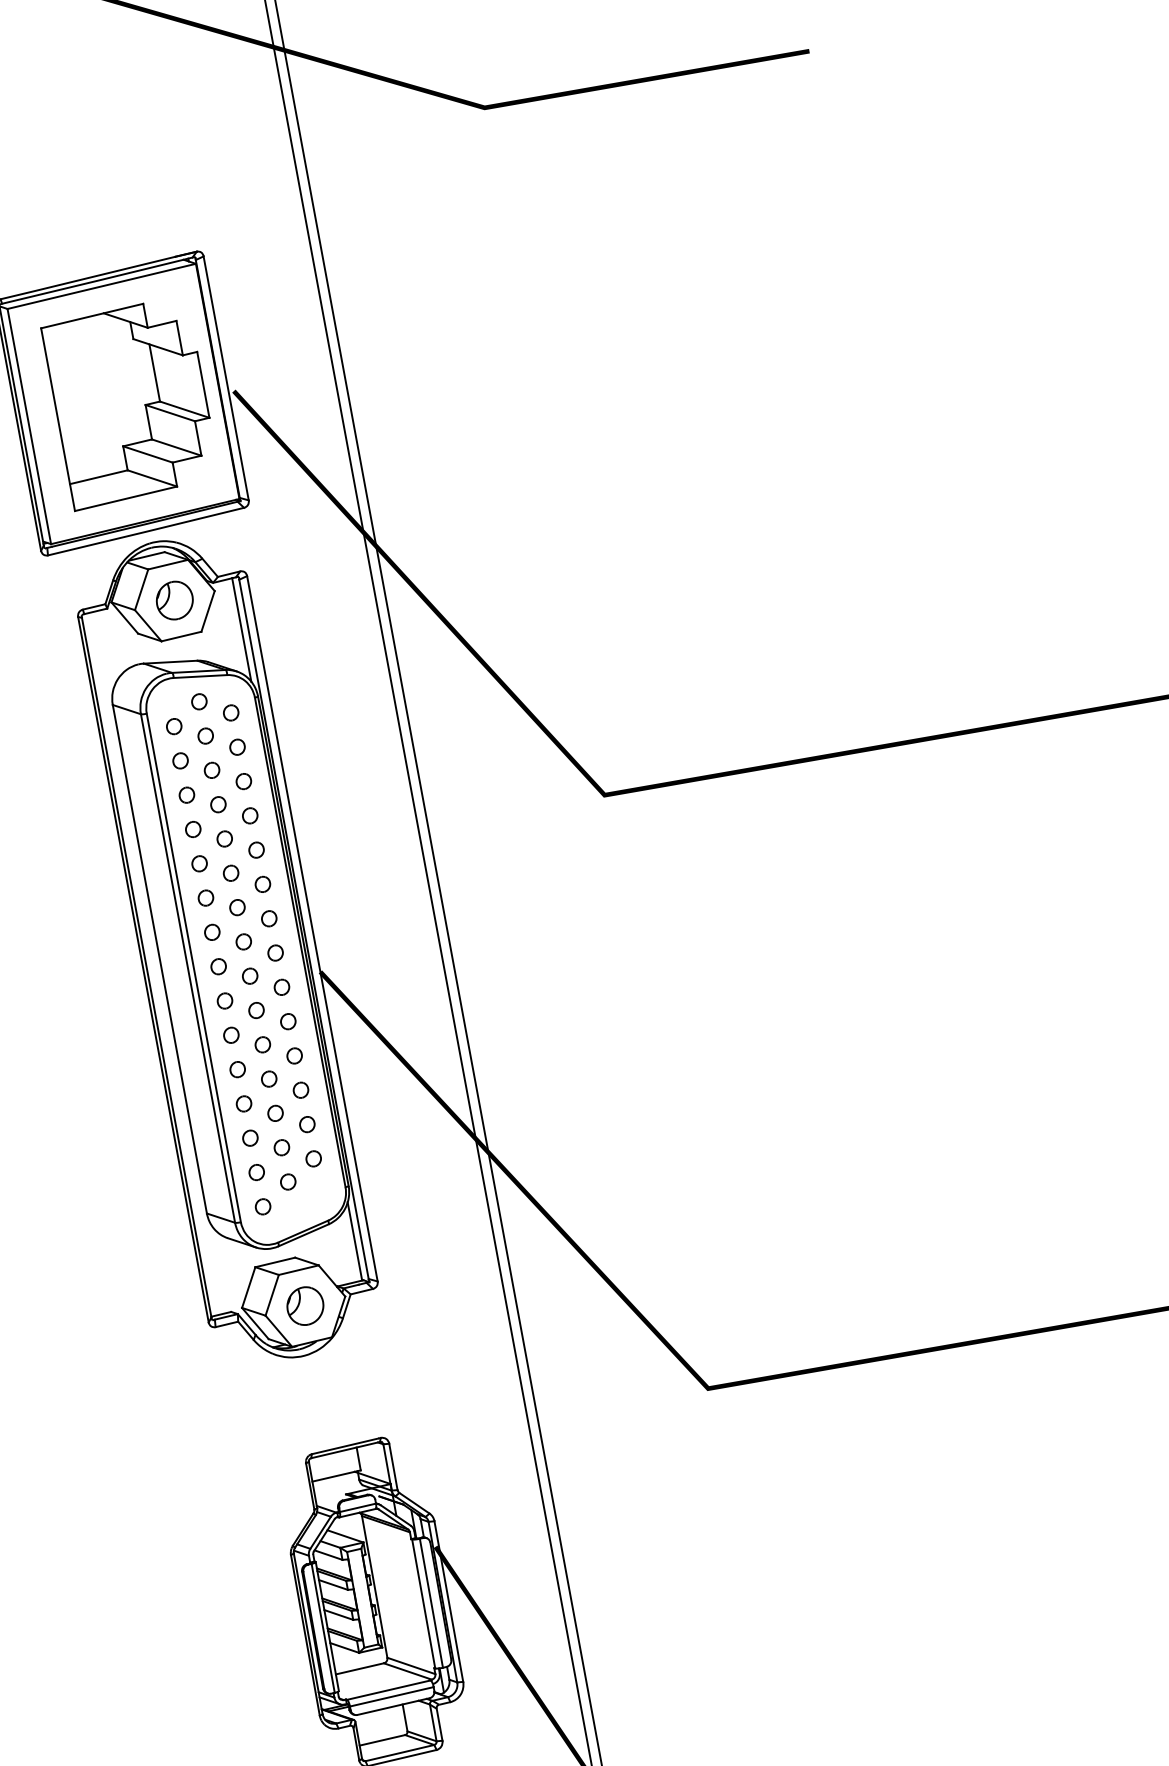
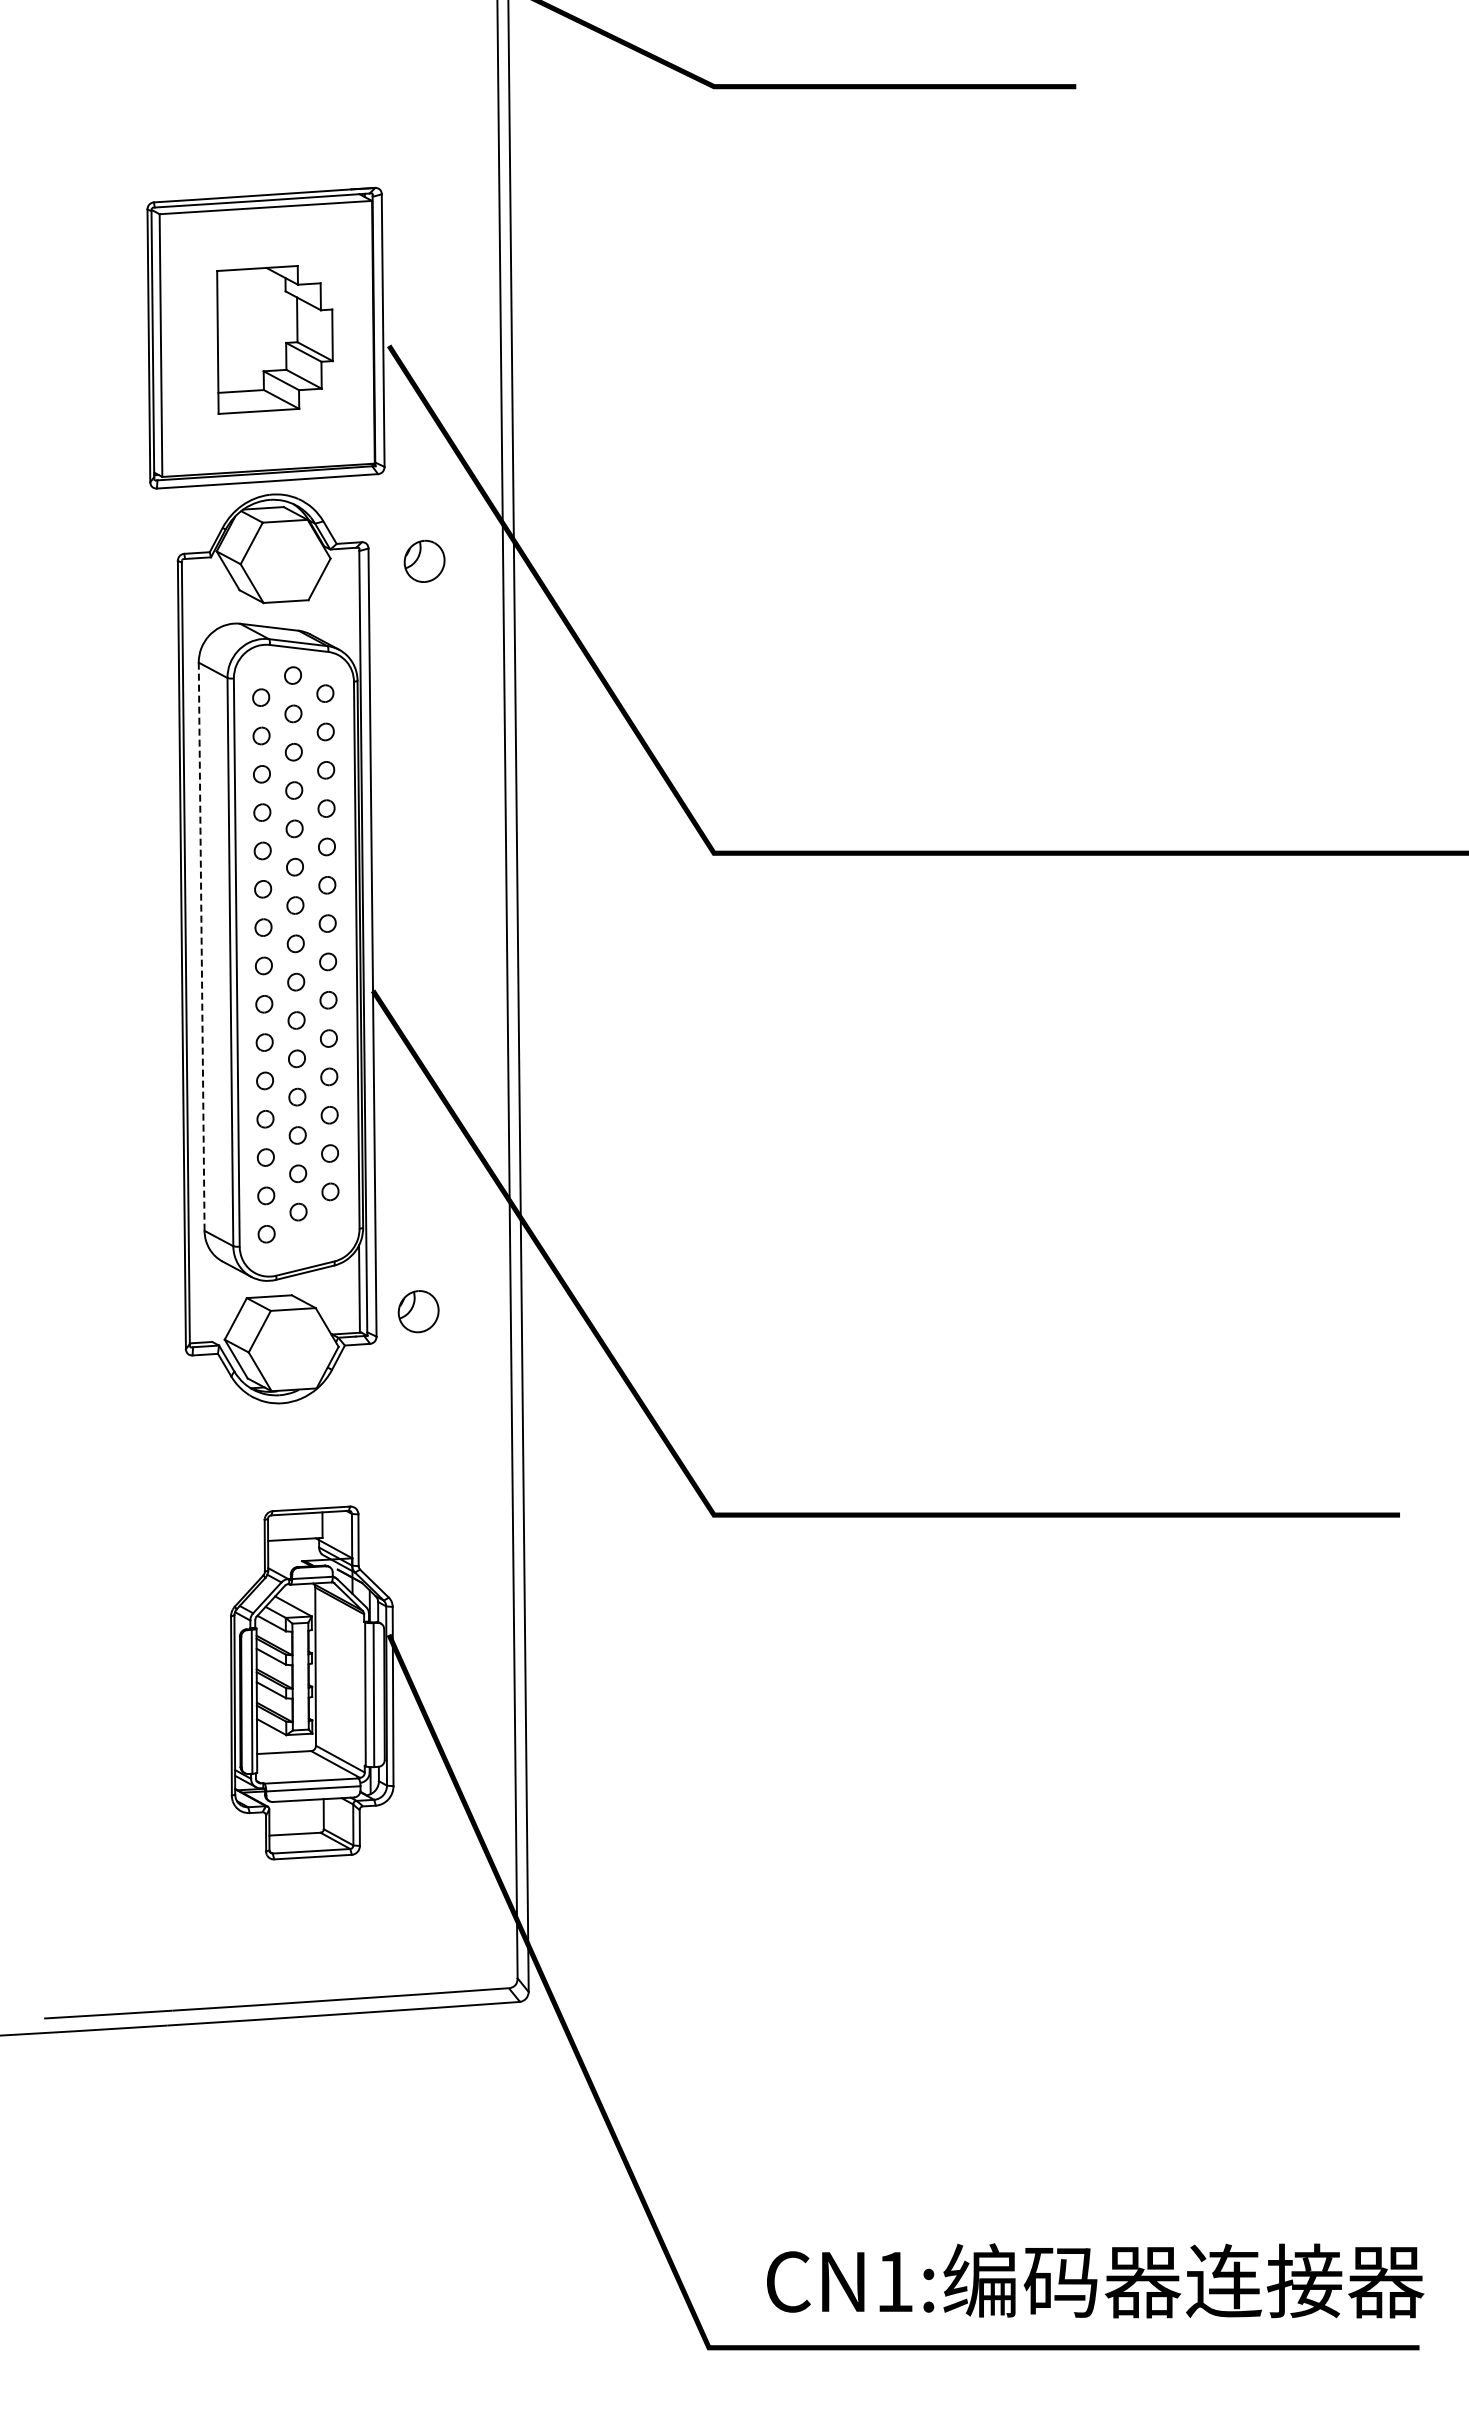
part: (130, 403) -> (274, 339), size x0.7
part: (174, 599) -> (424, 560), moved
line: (241, 629) -> (352, 605), removed
line: (159, 959) -> (201, 947), solid -> dashed
part: (305, 1305) -> (418, 1311), moved

